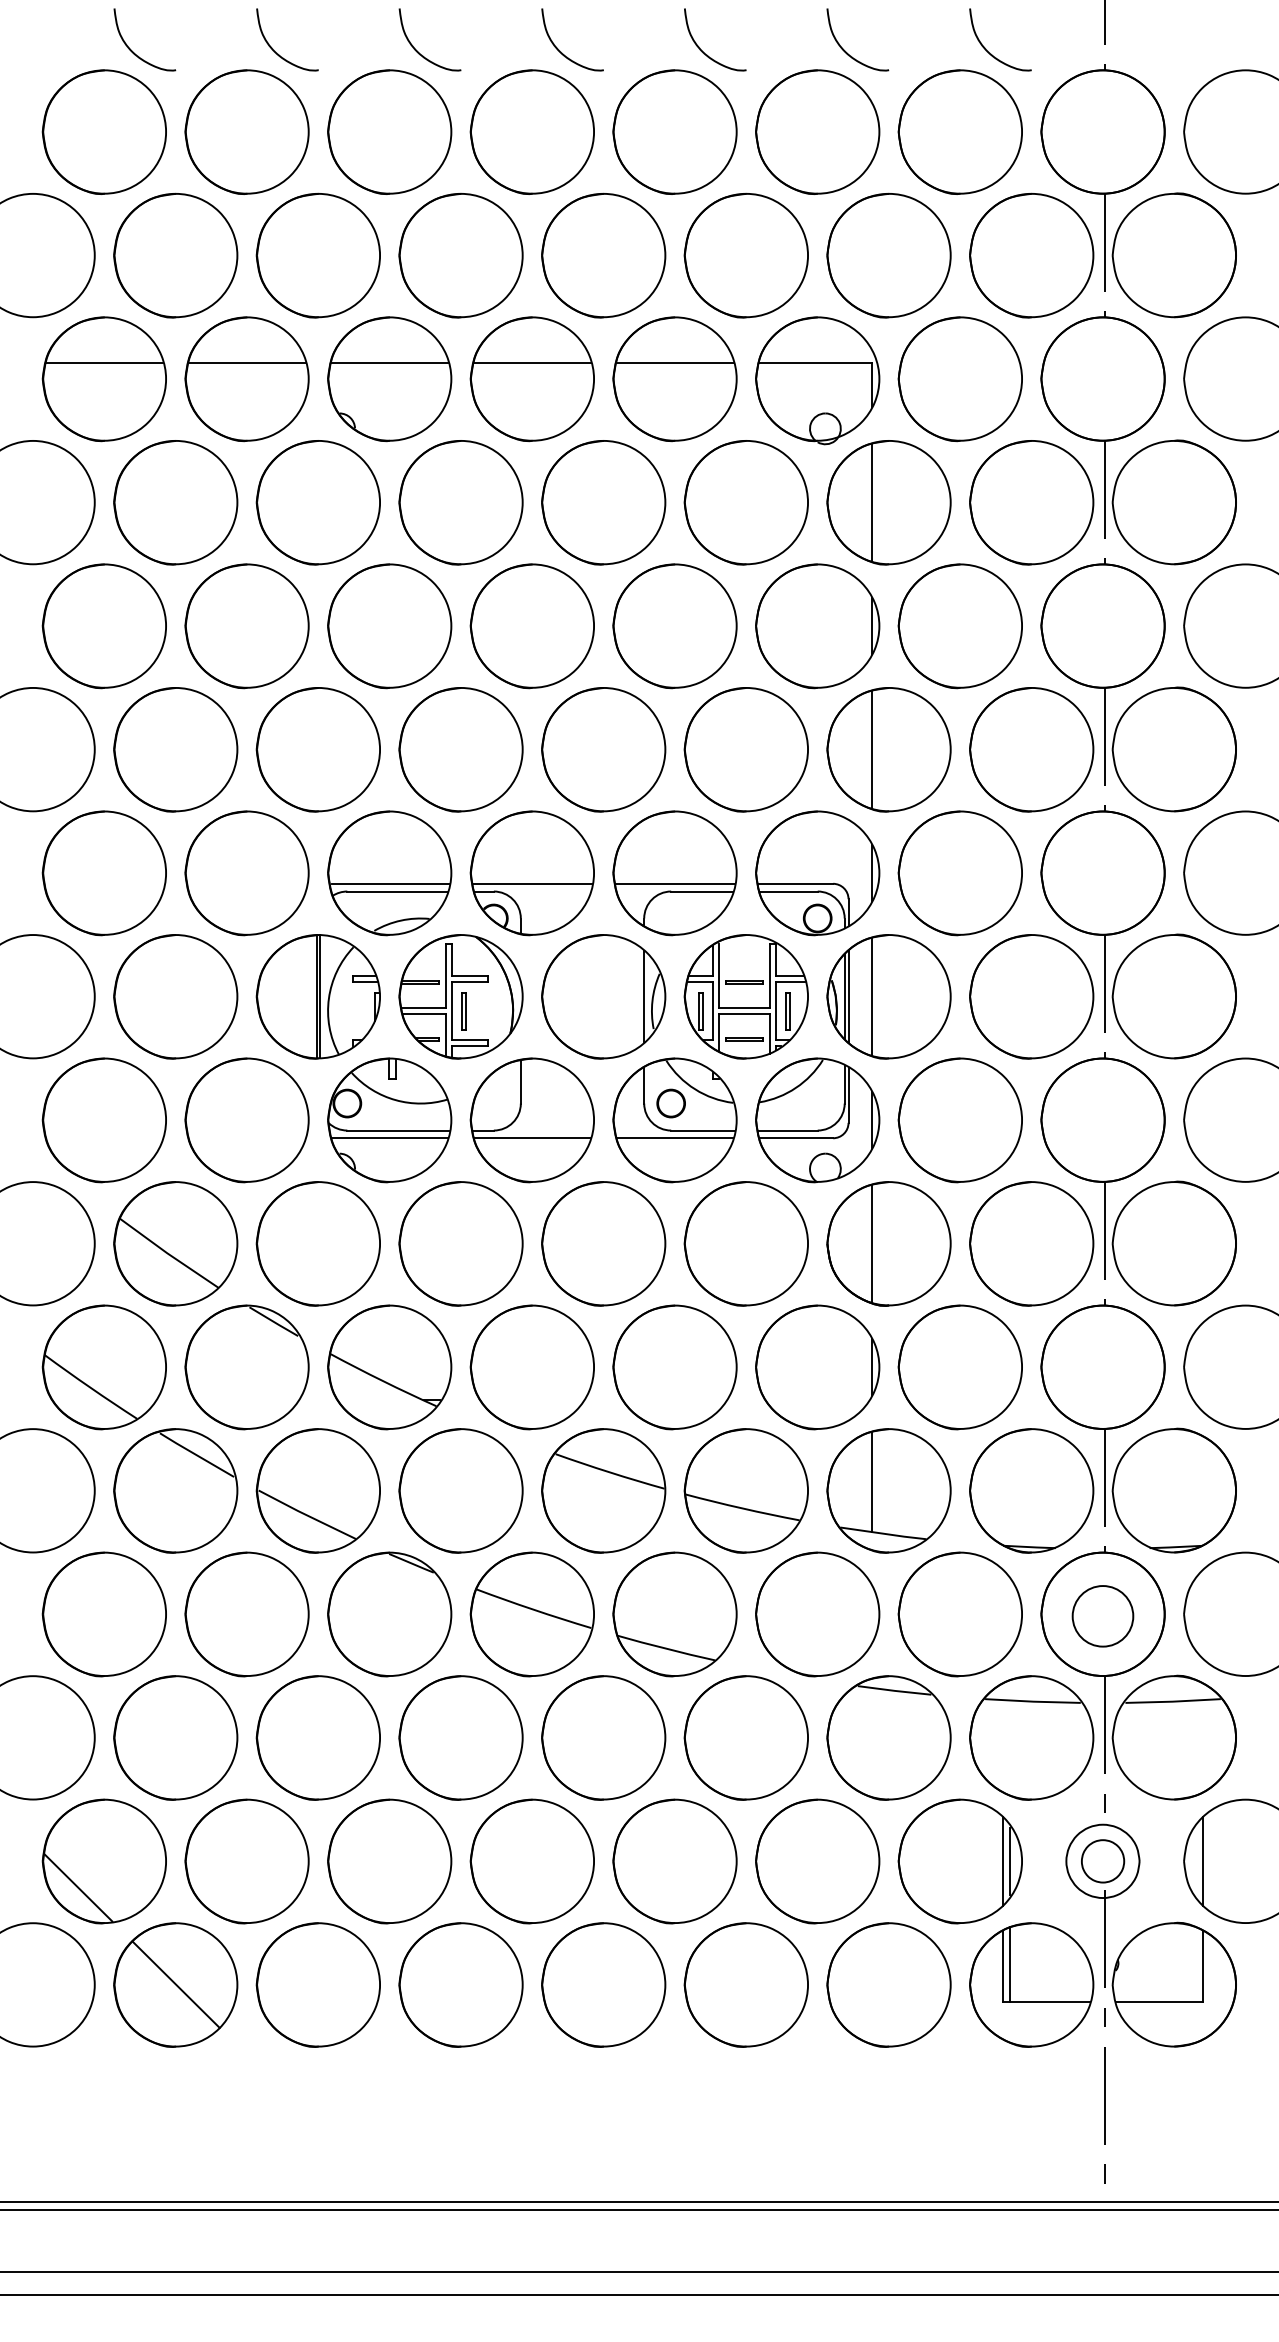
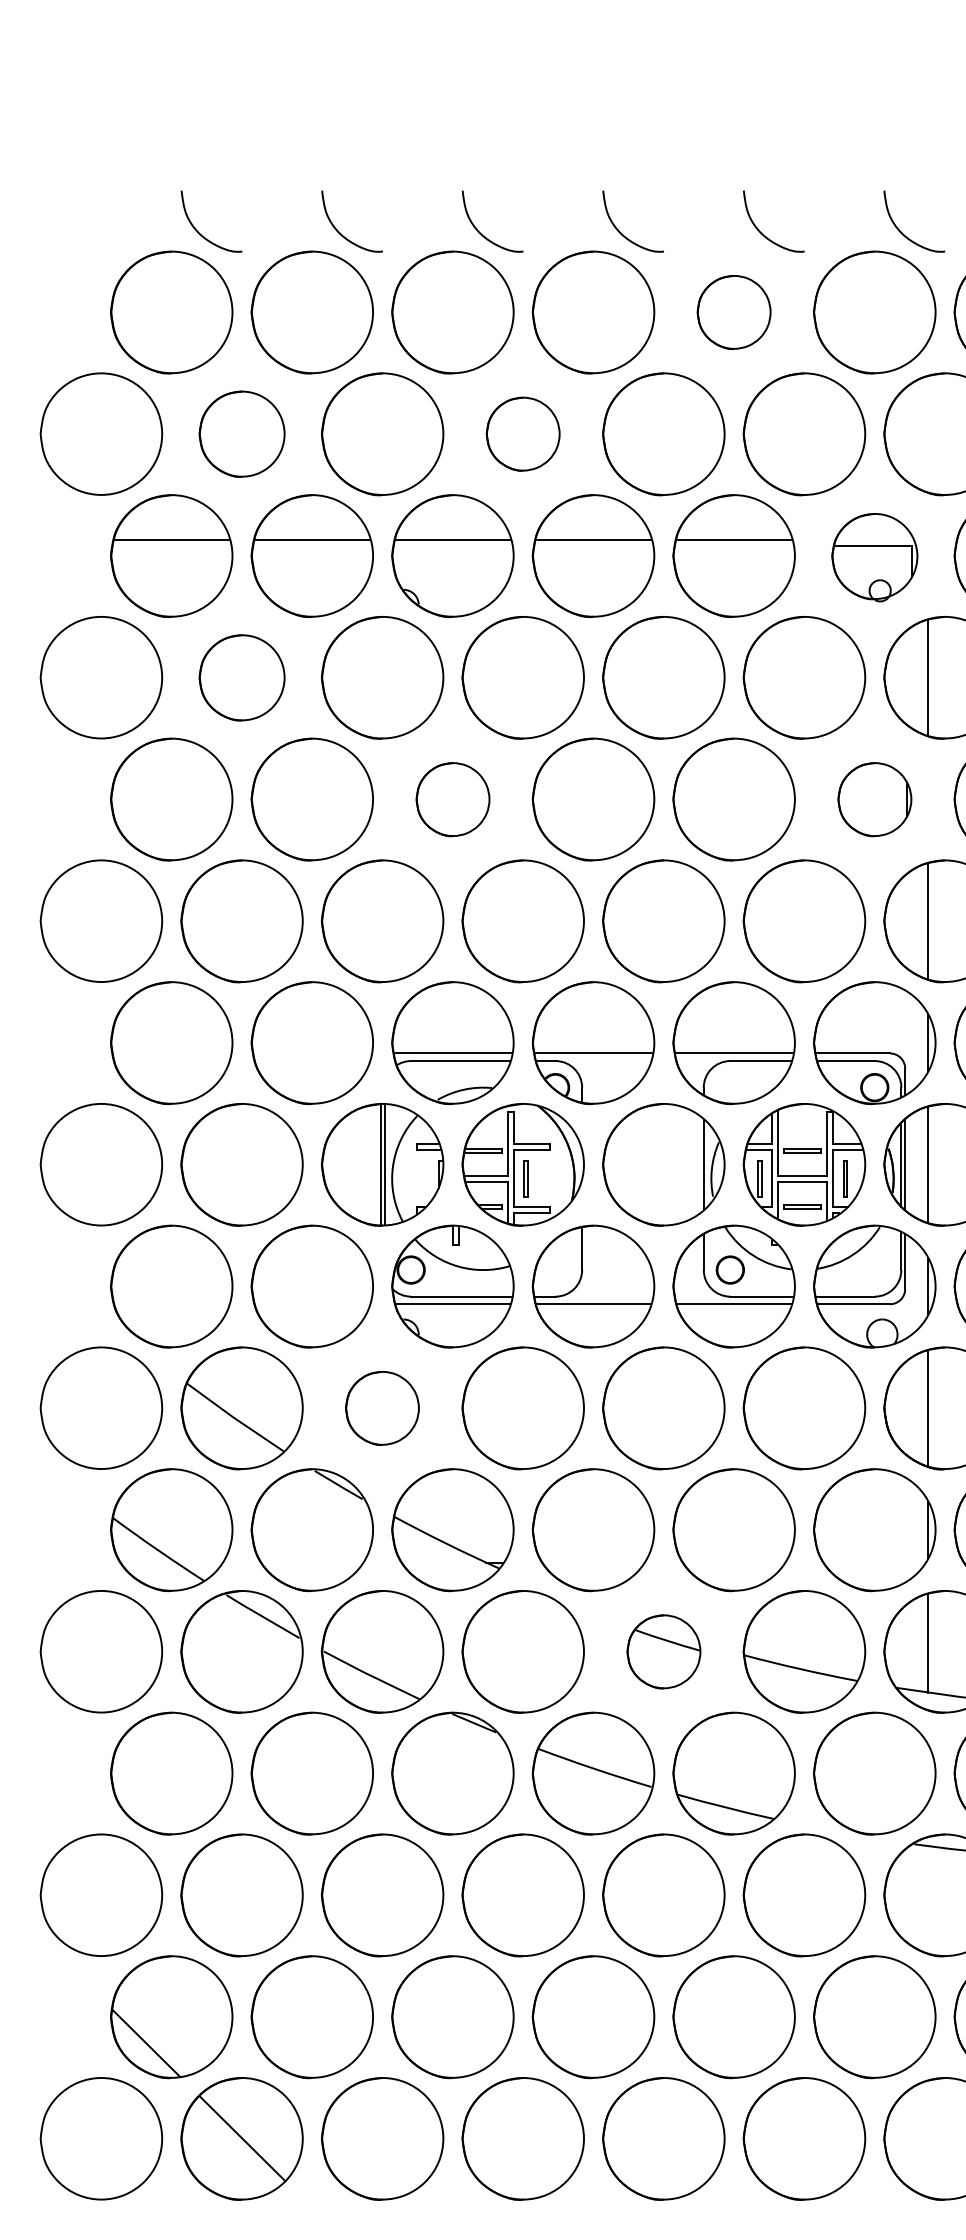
part: (674, 131) -> (733, 311), size x0.6
part: (175, 255) -> (241, 434), size x0.7
part: (460, 255) -> (522, 434), size x0.6
part: (817, 380) -> (874, 557), size x0.7
part: (175, 502) -> (241, 677), size x0.7
part: (389, 626) -> (452, 799), size x0.6
part: (817, 626) -> (874, 799), size x0.6
part: (317, 1243) -> (381, 1407), size x0.6
part: (603, 1490) -> (663, 1651), size x0.6

